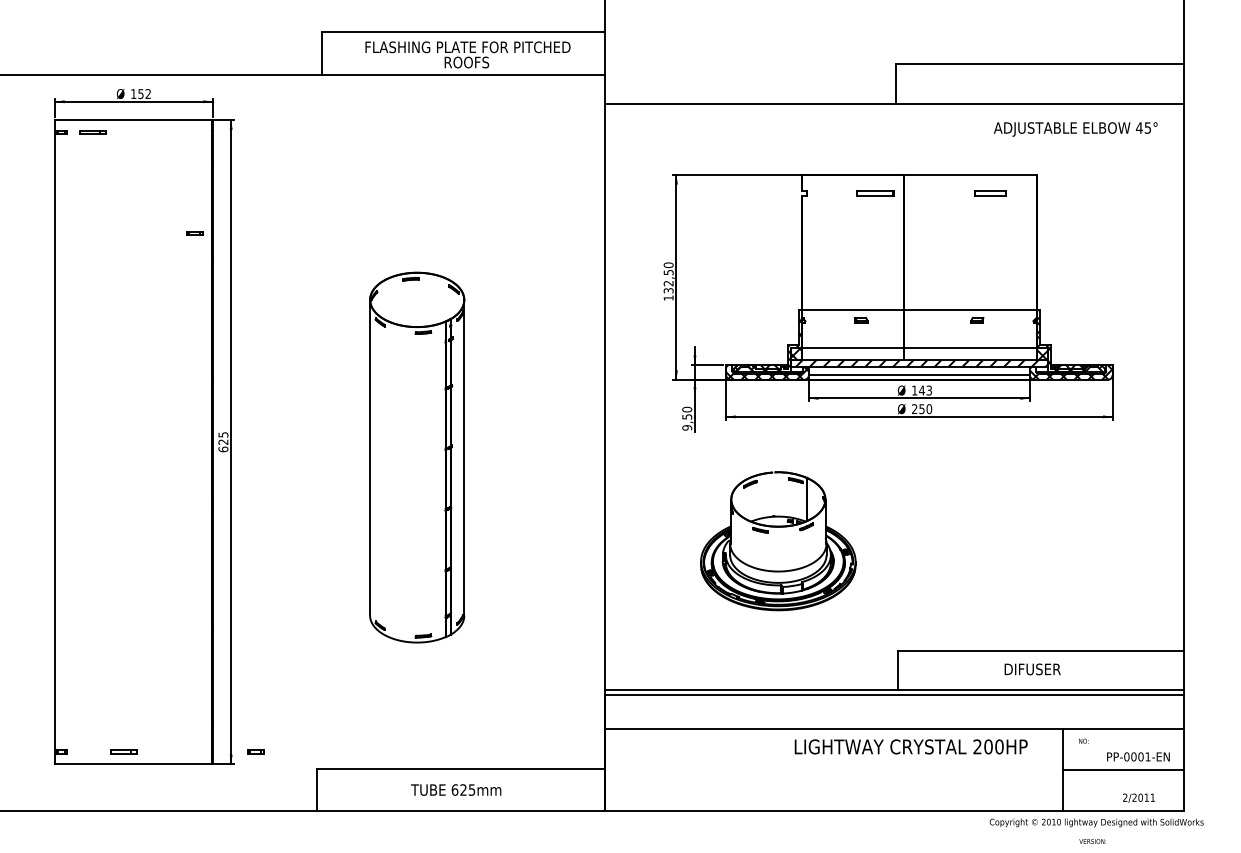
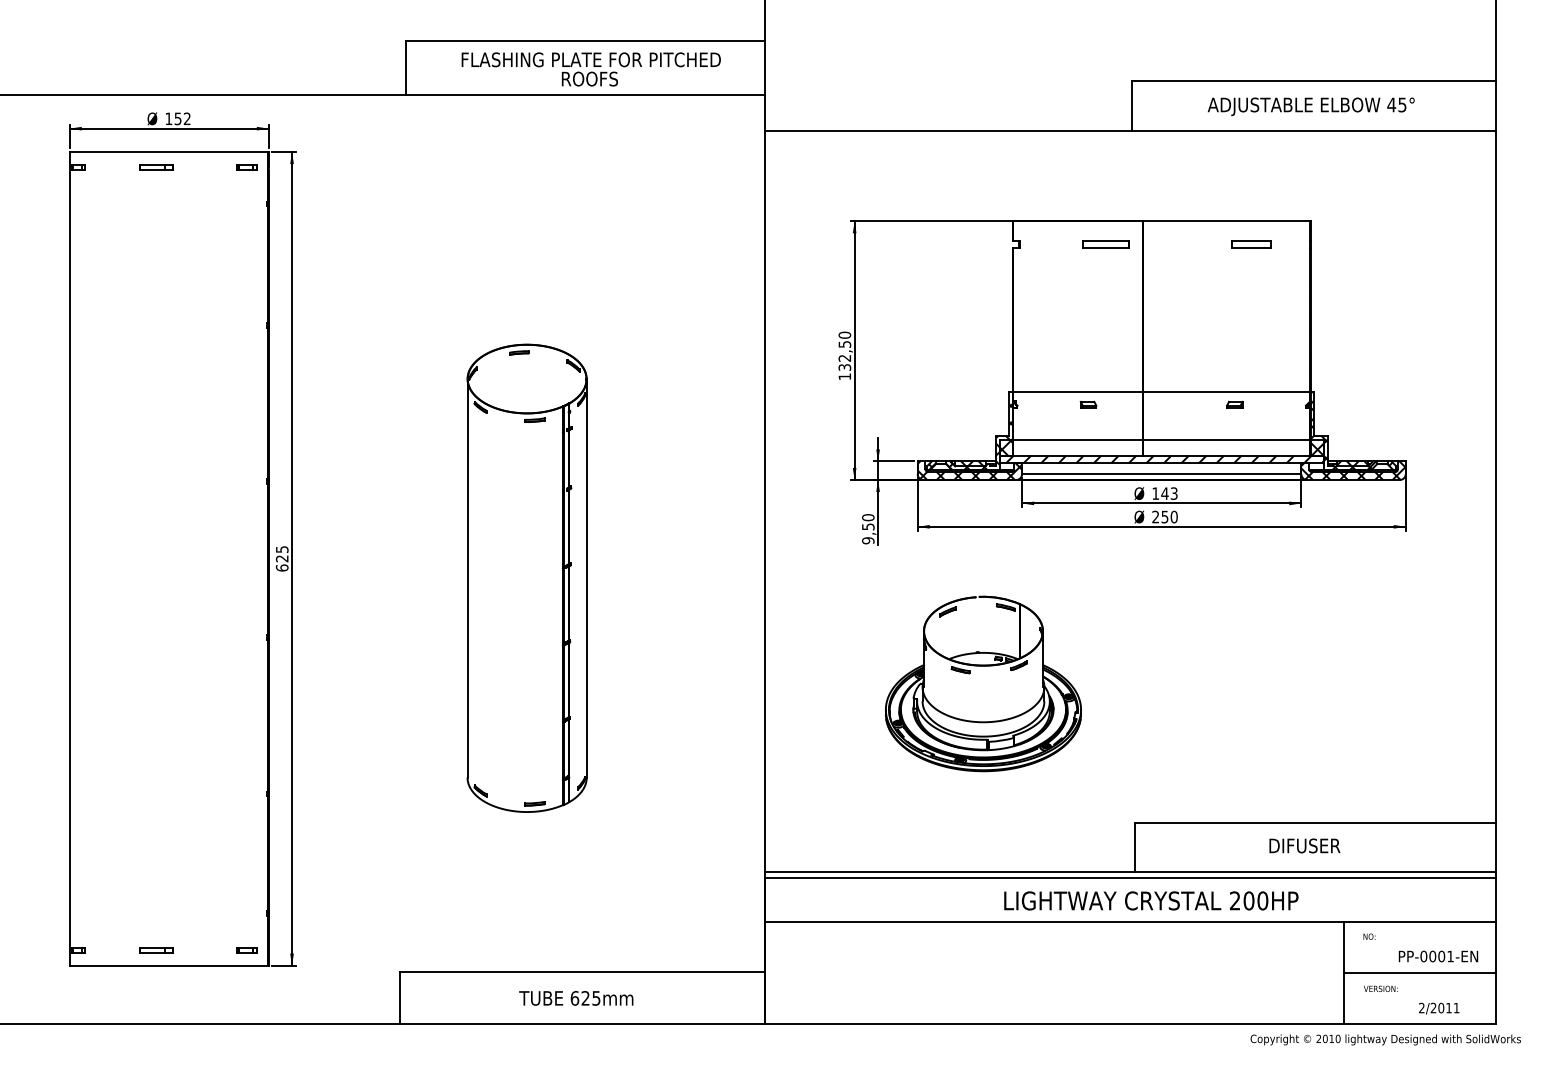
text: (1075, 129) -> (1310, 106), moved
line: (92, 131) -> (155, 166), moved
part: (194, 233) -> (245, 167), moved
text: (910, 746) -> (1150, 900), moved
part: (255, 751) -> (245, 949), moved
text: (1092, 841) -> (1380, 988), moved

